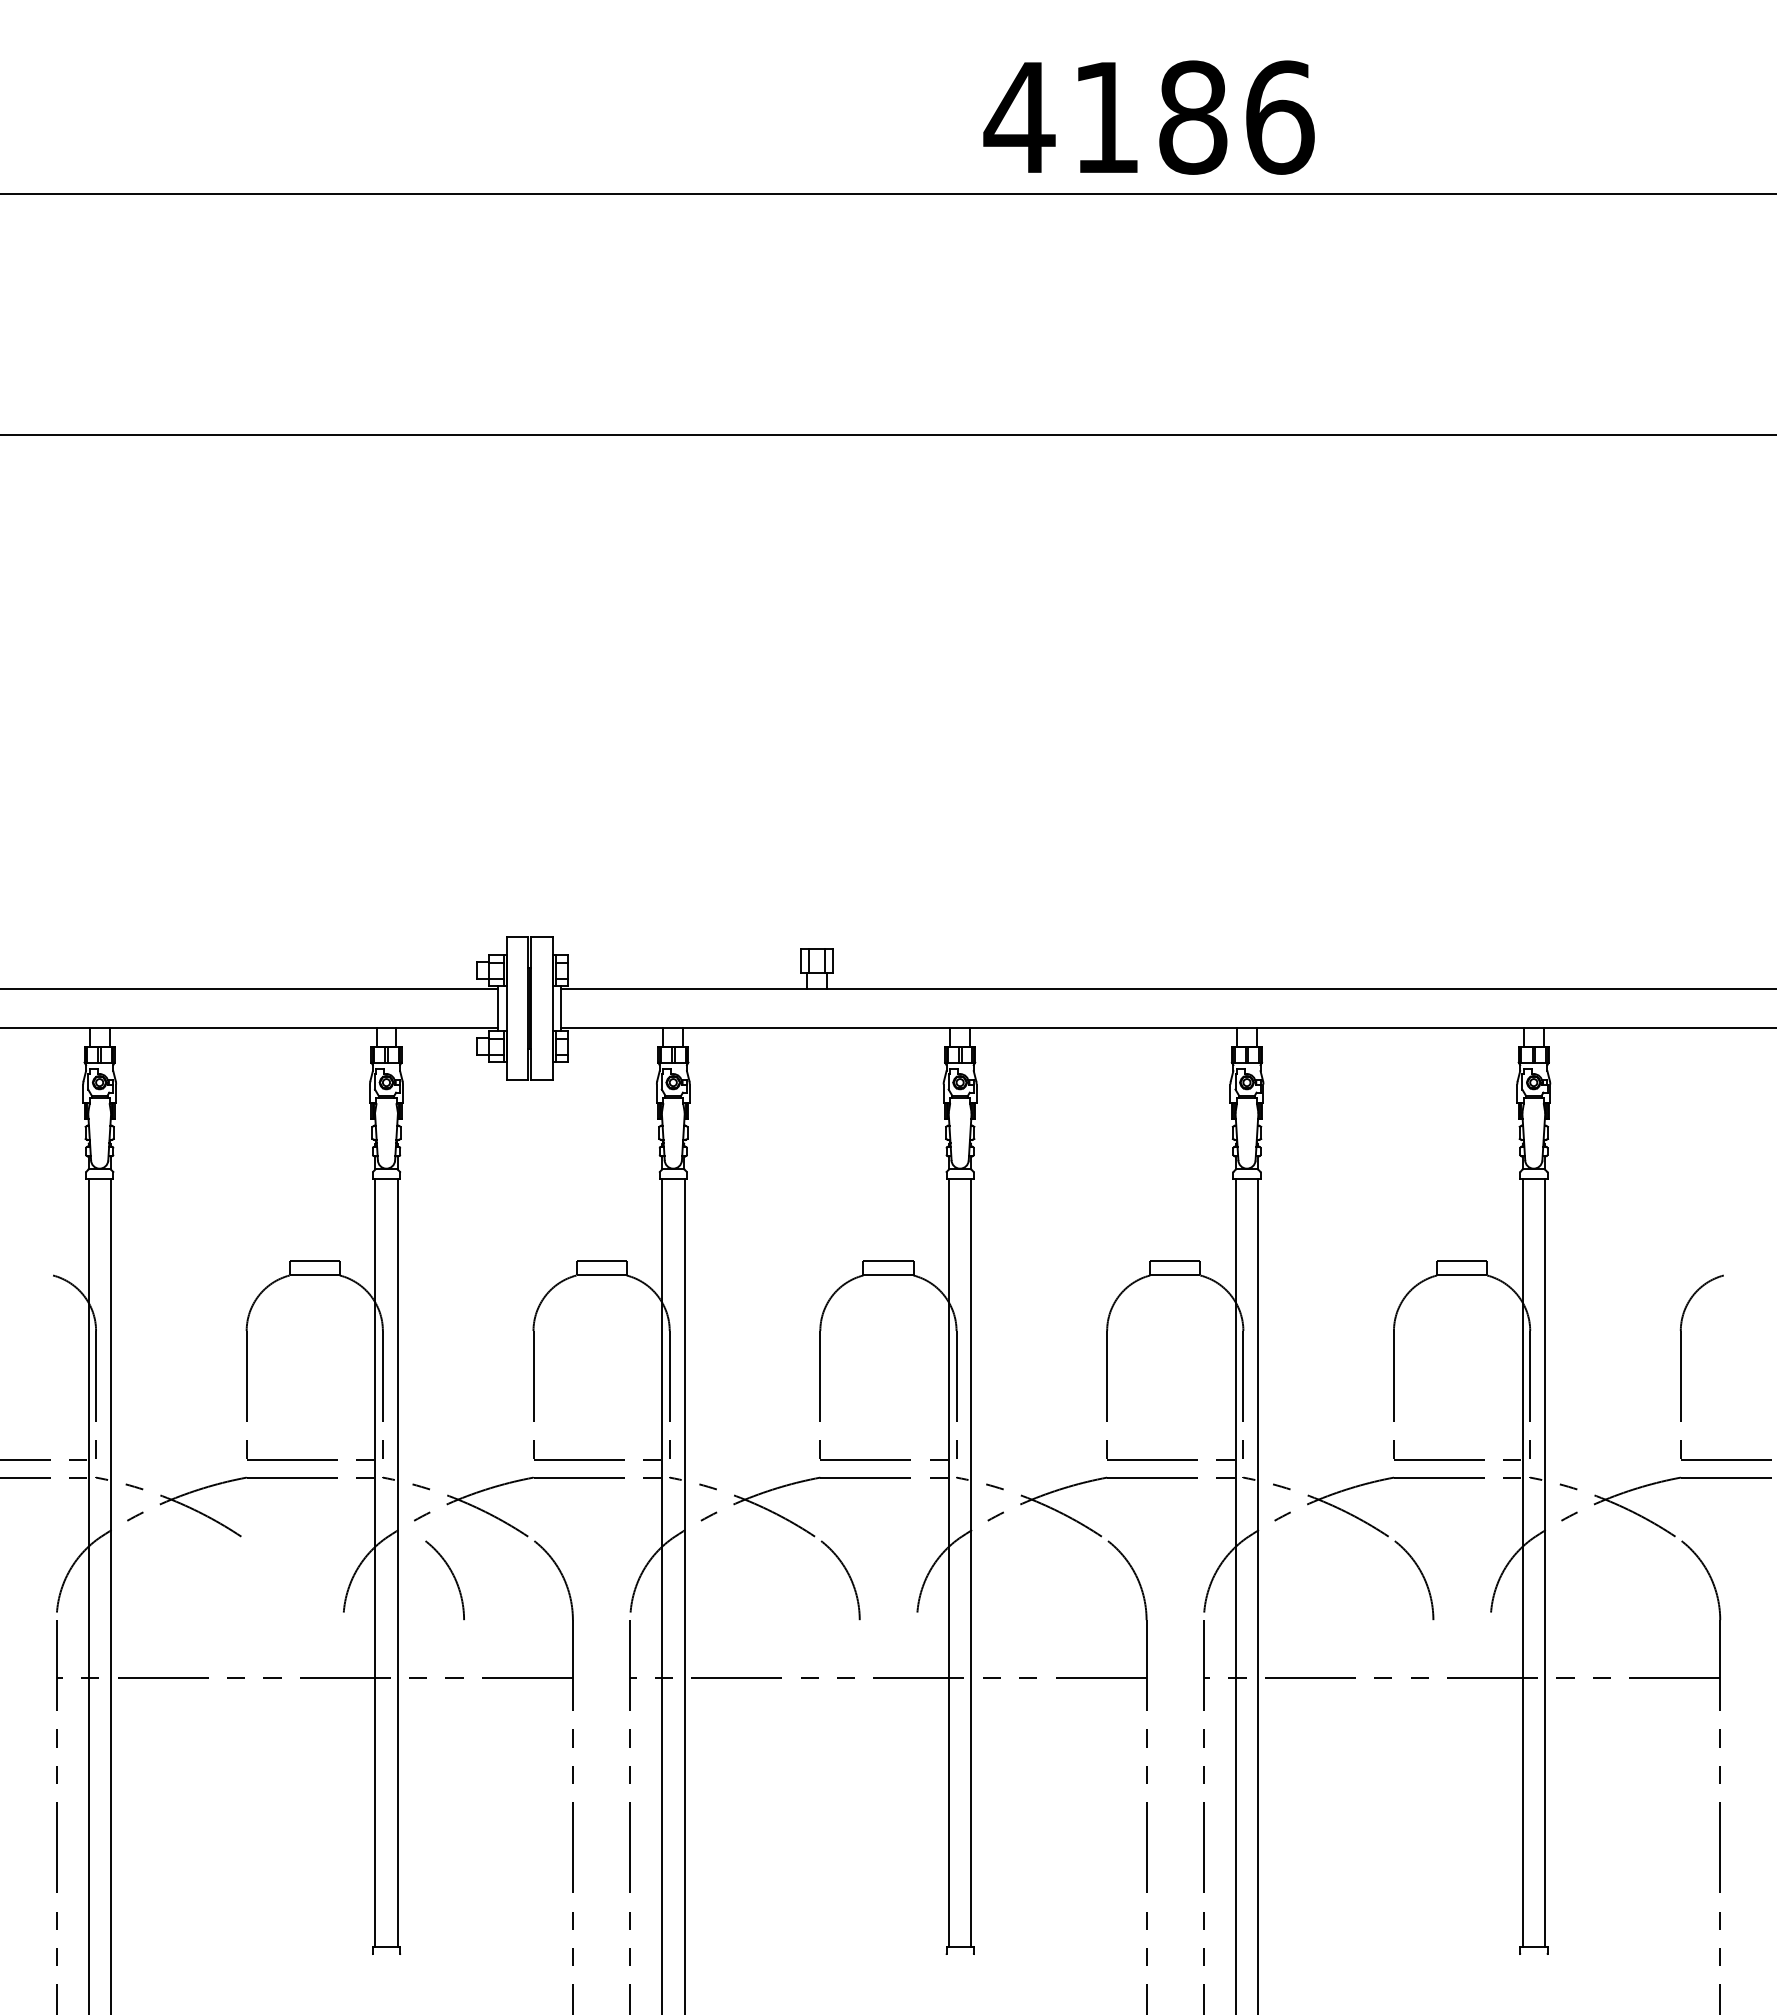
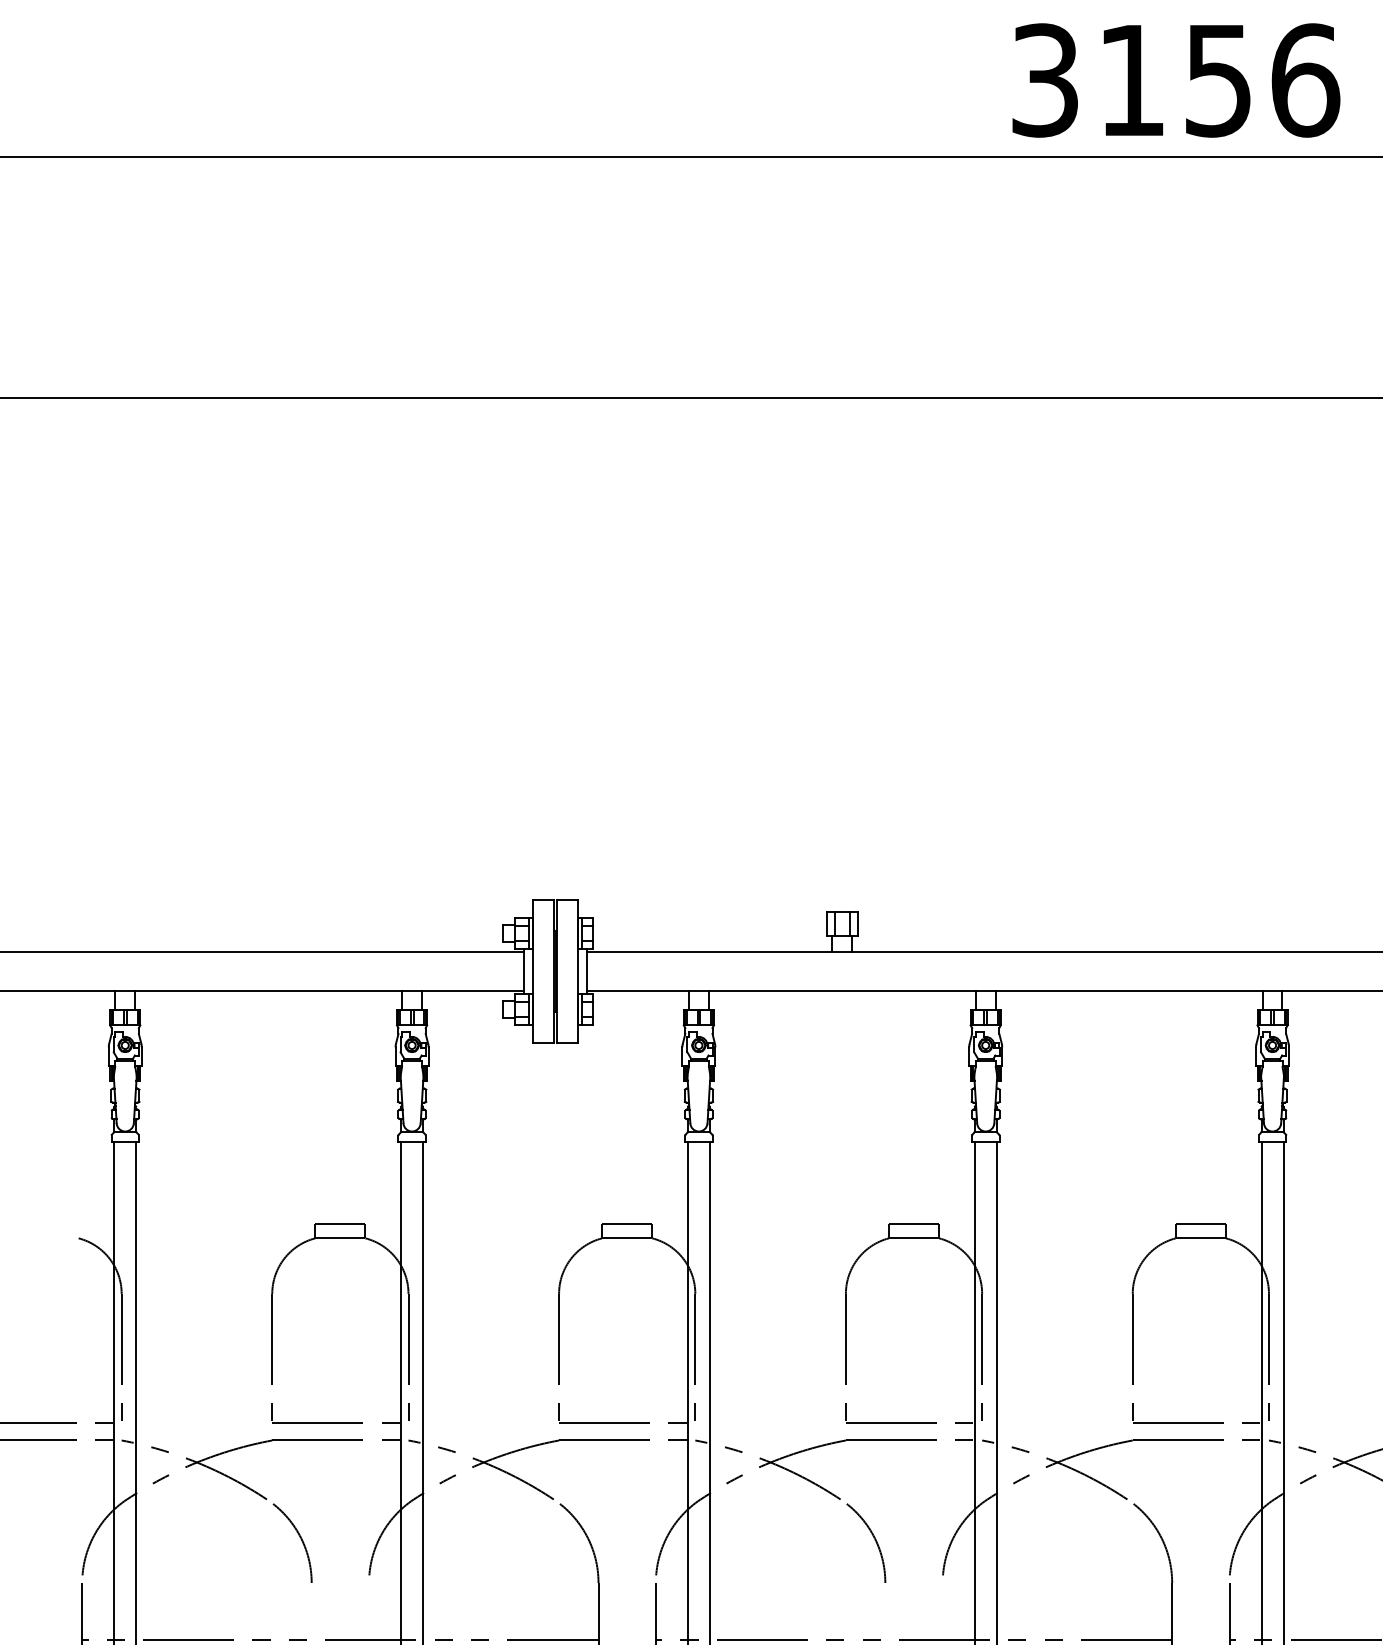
text: (1105, 117) -> (1131, 80), 4186 -> 3156
arc: (452, 1575) -> (300, 1538), moved

